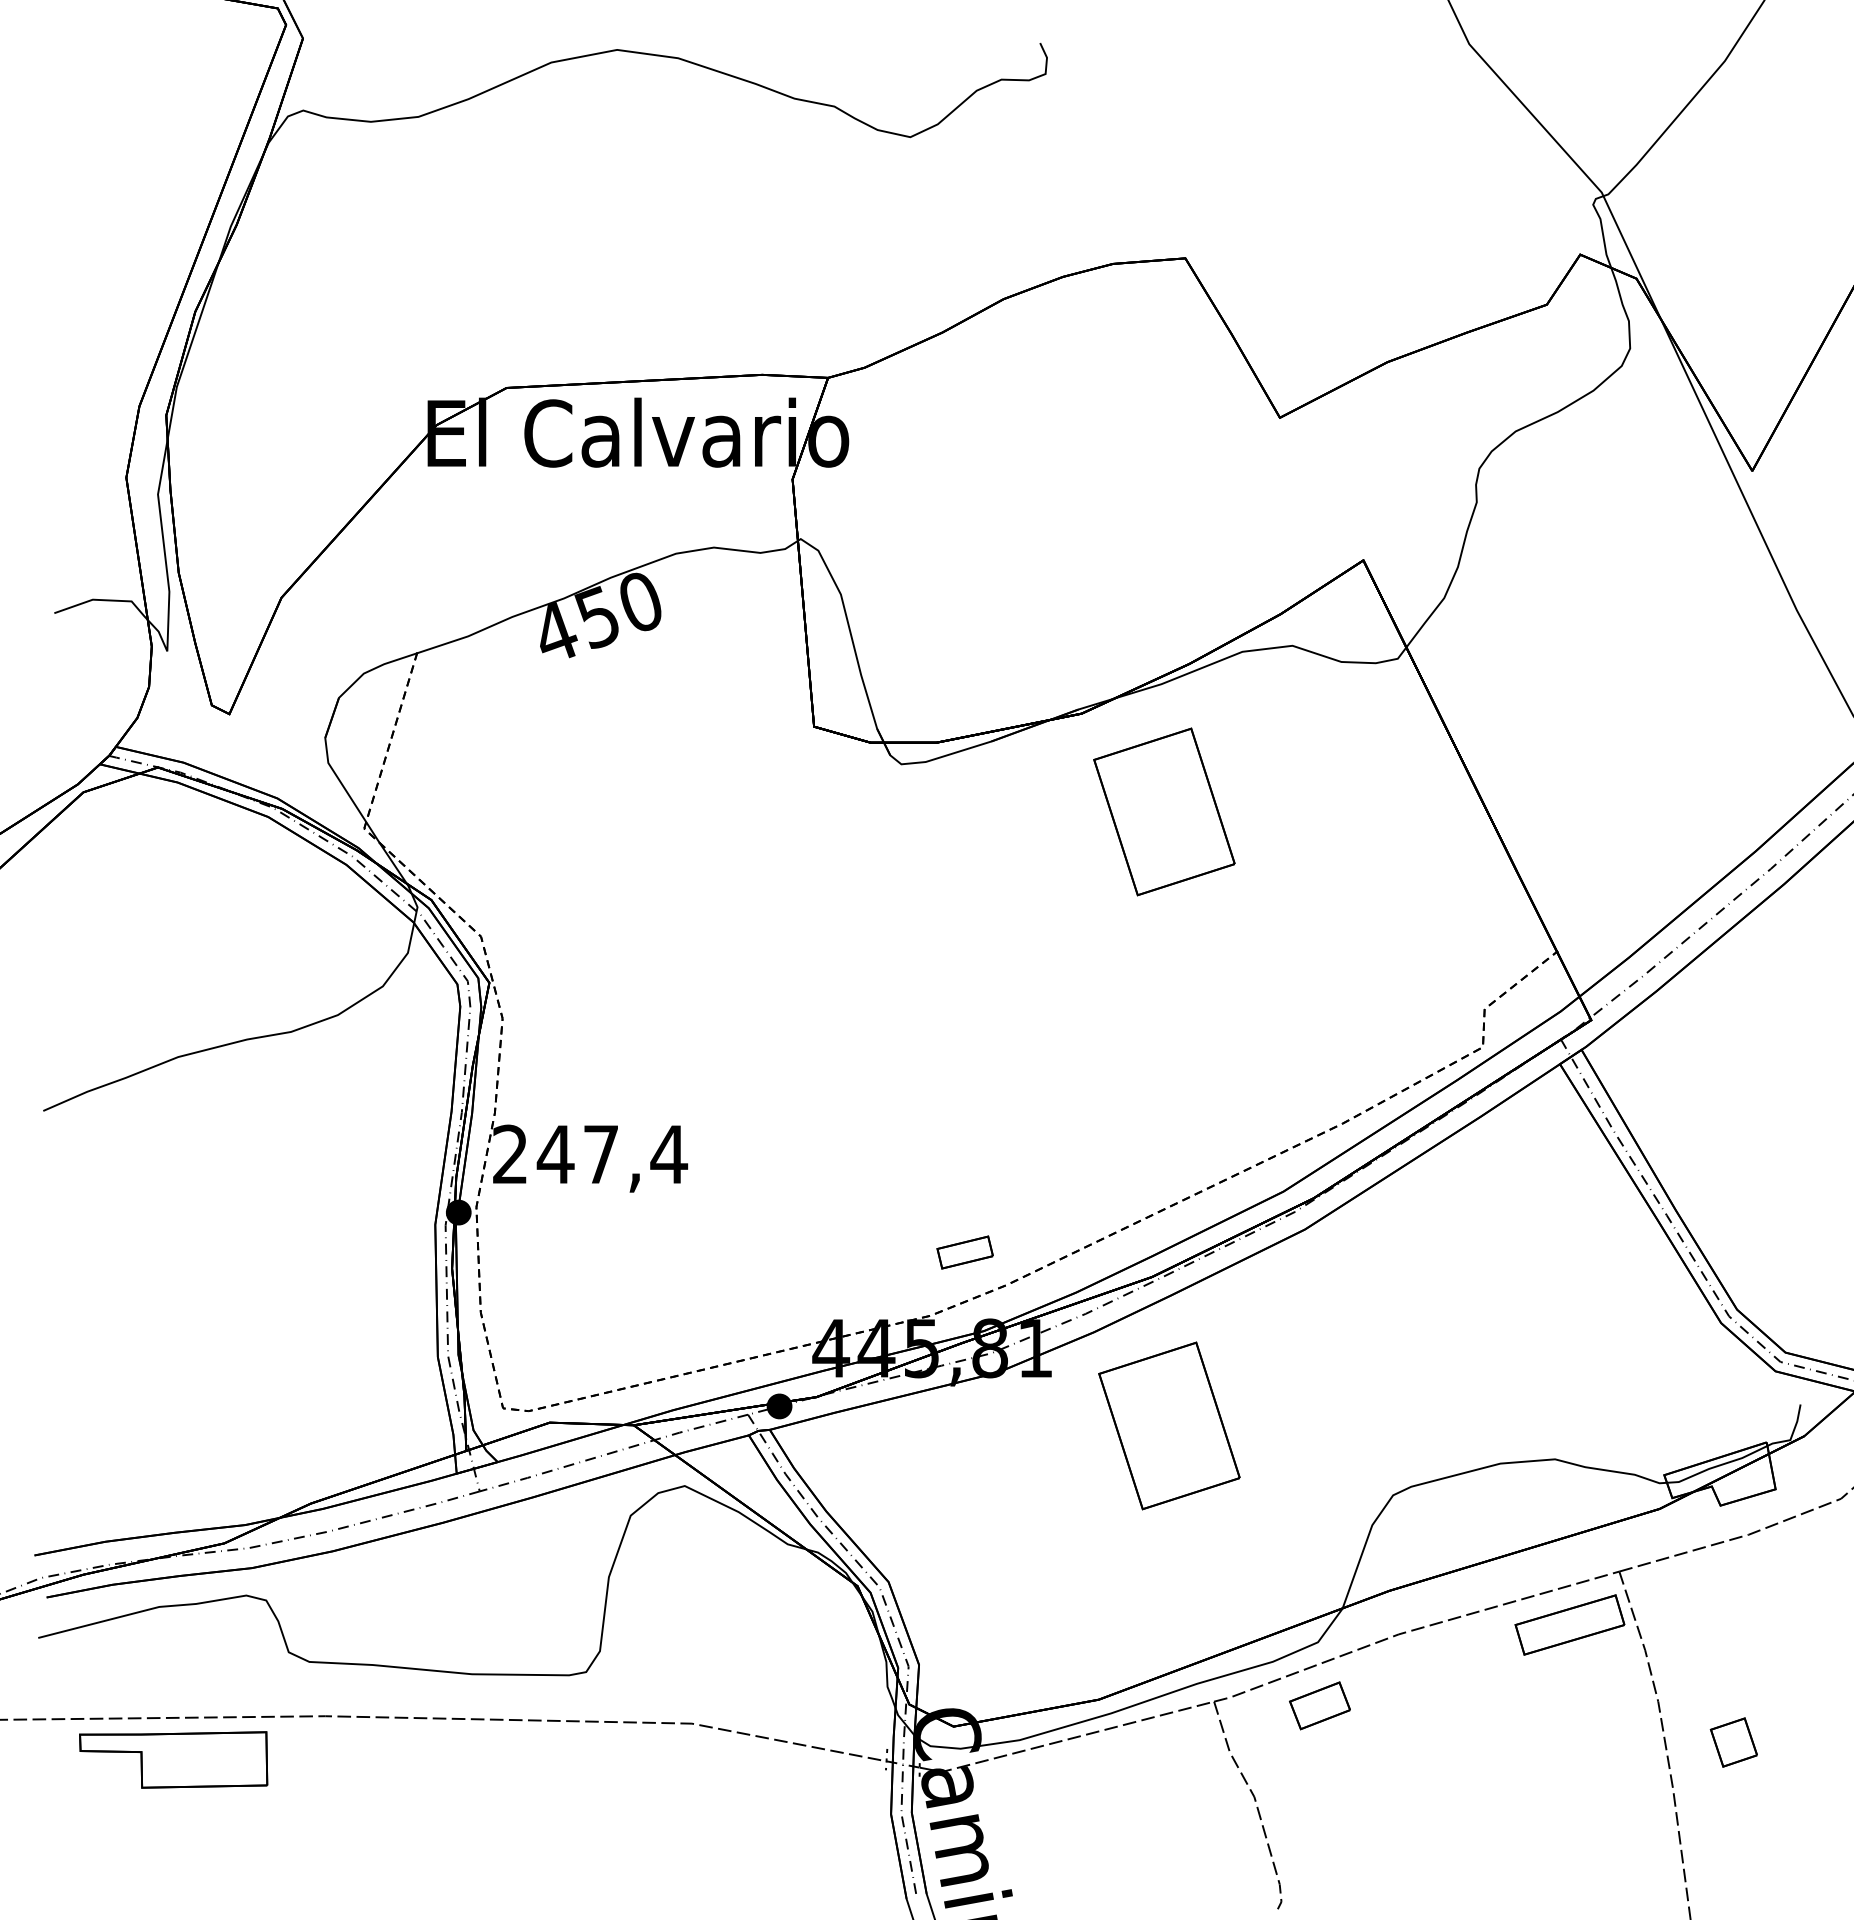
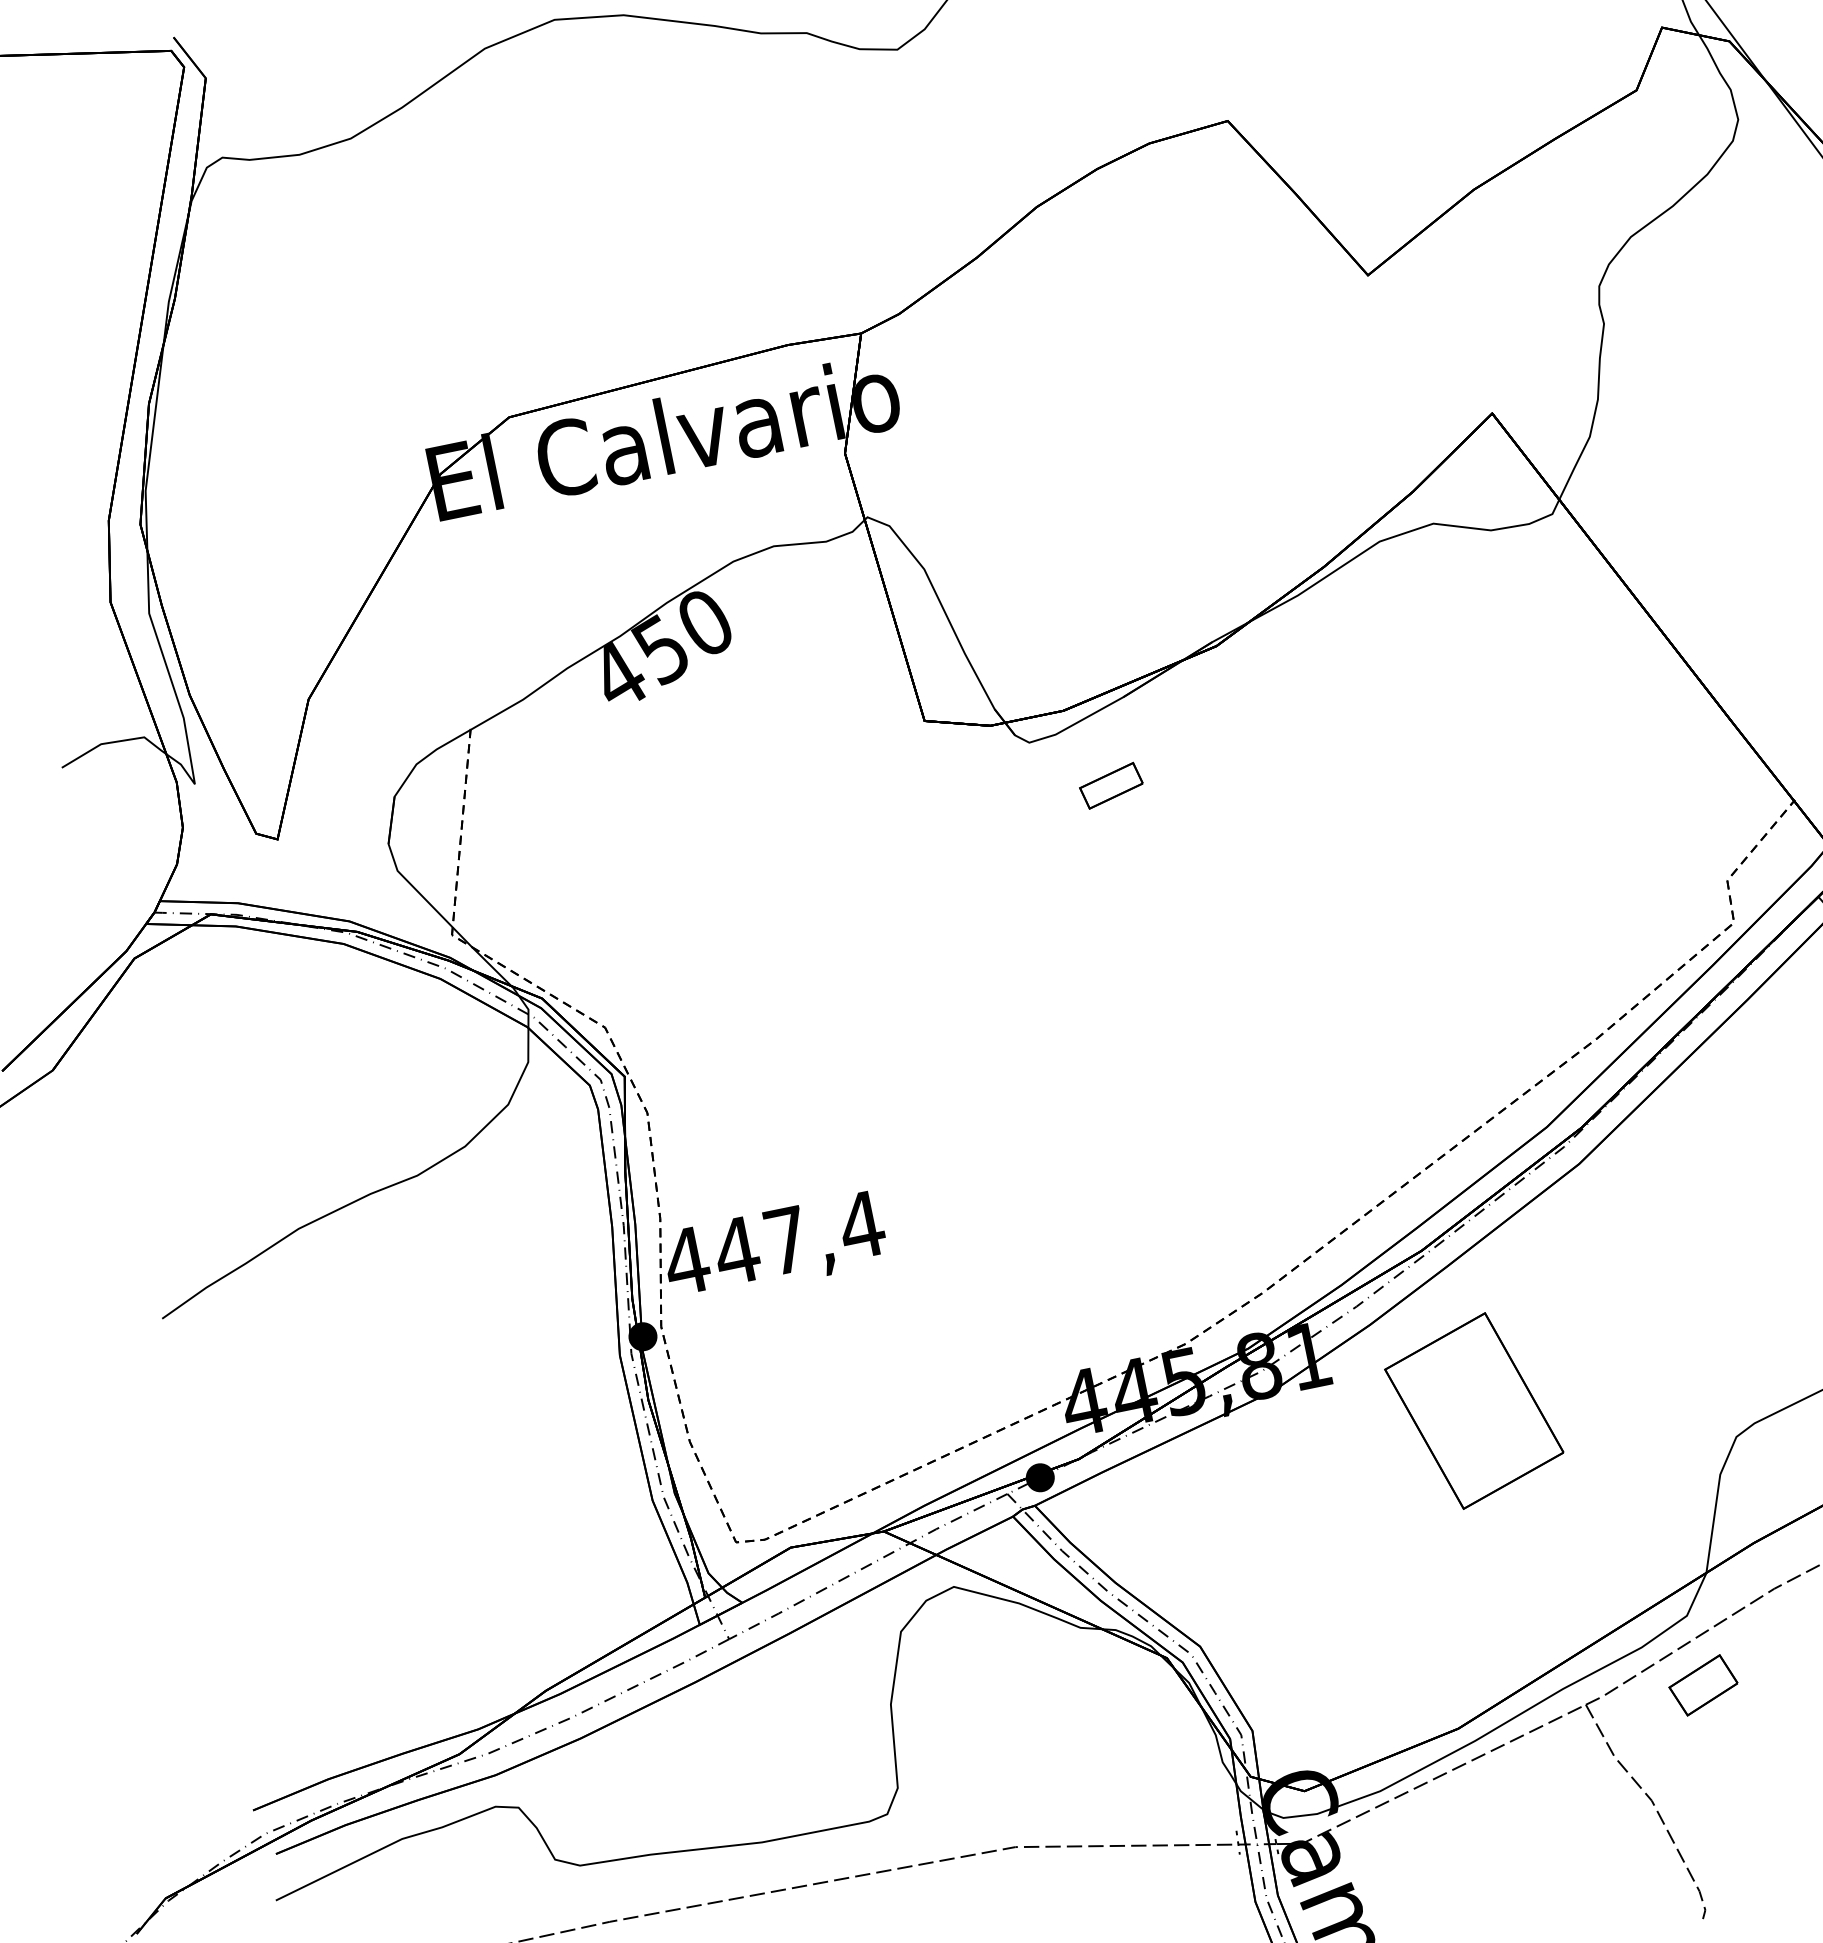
part: (1164, 811) -> (1329, 735), removed
text: (510, 1153) -> (686, 1259), 247,4 -> 447,4
part: (964, 1252) -> (1110, 785), moved

